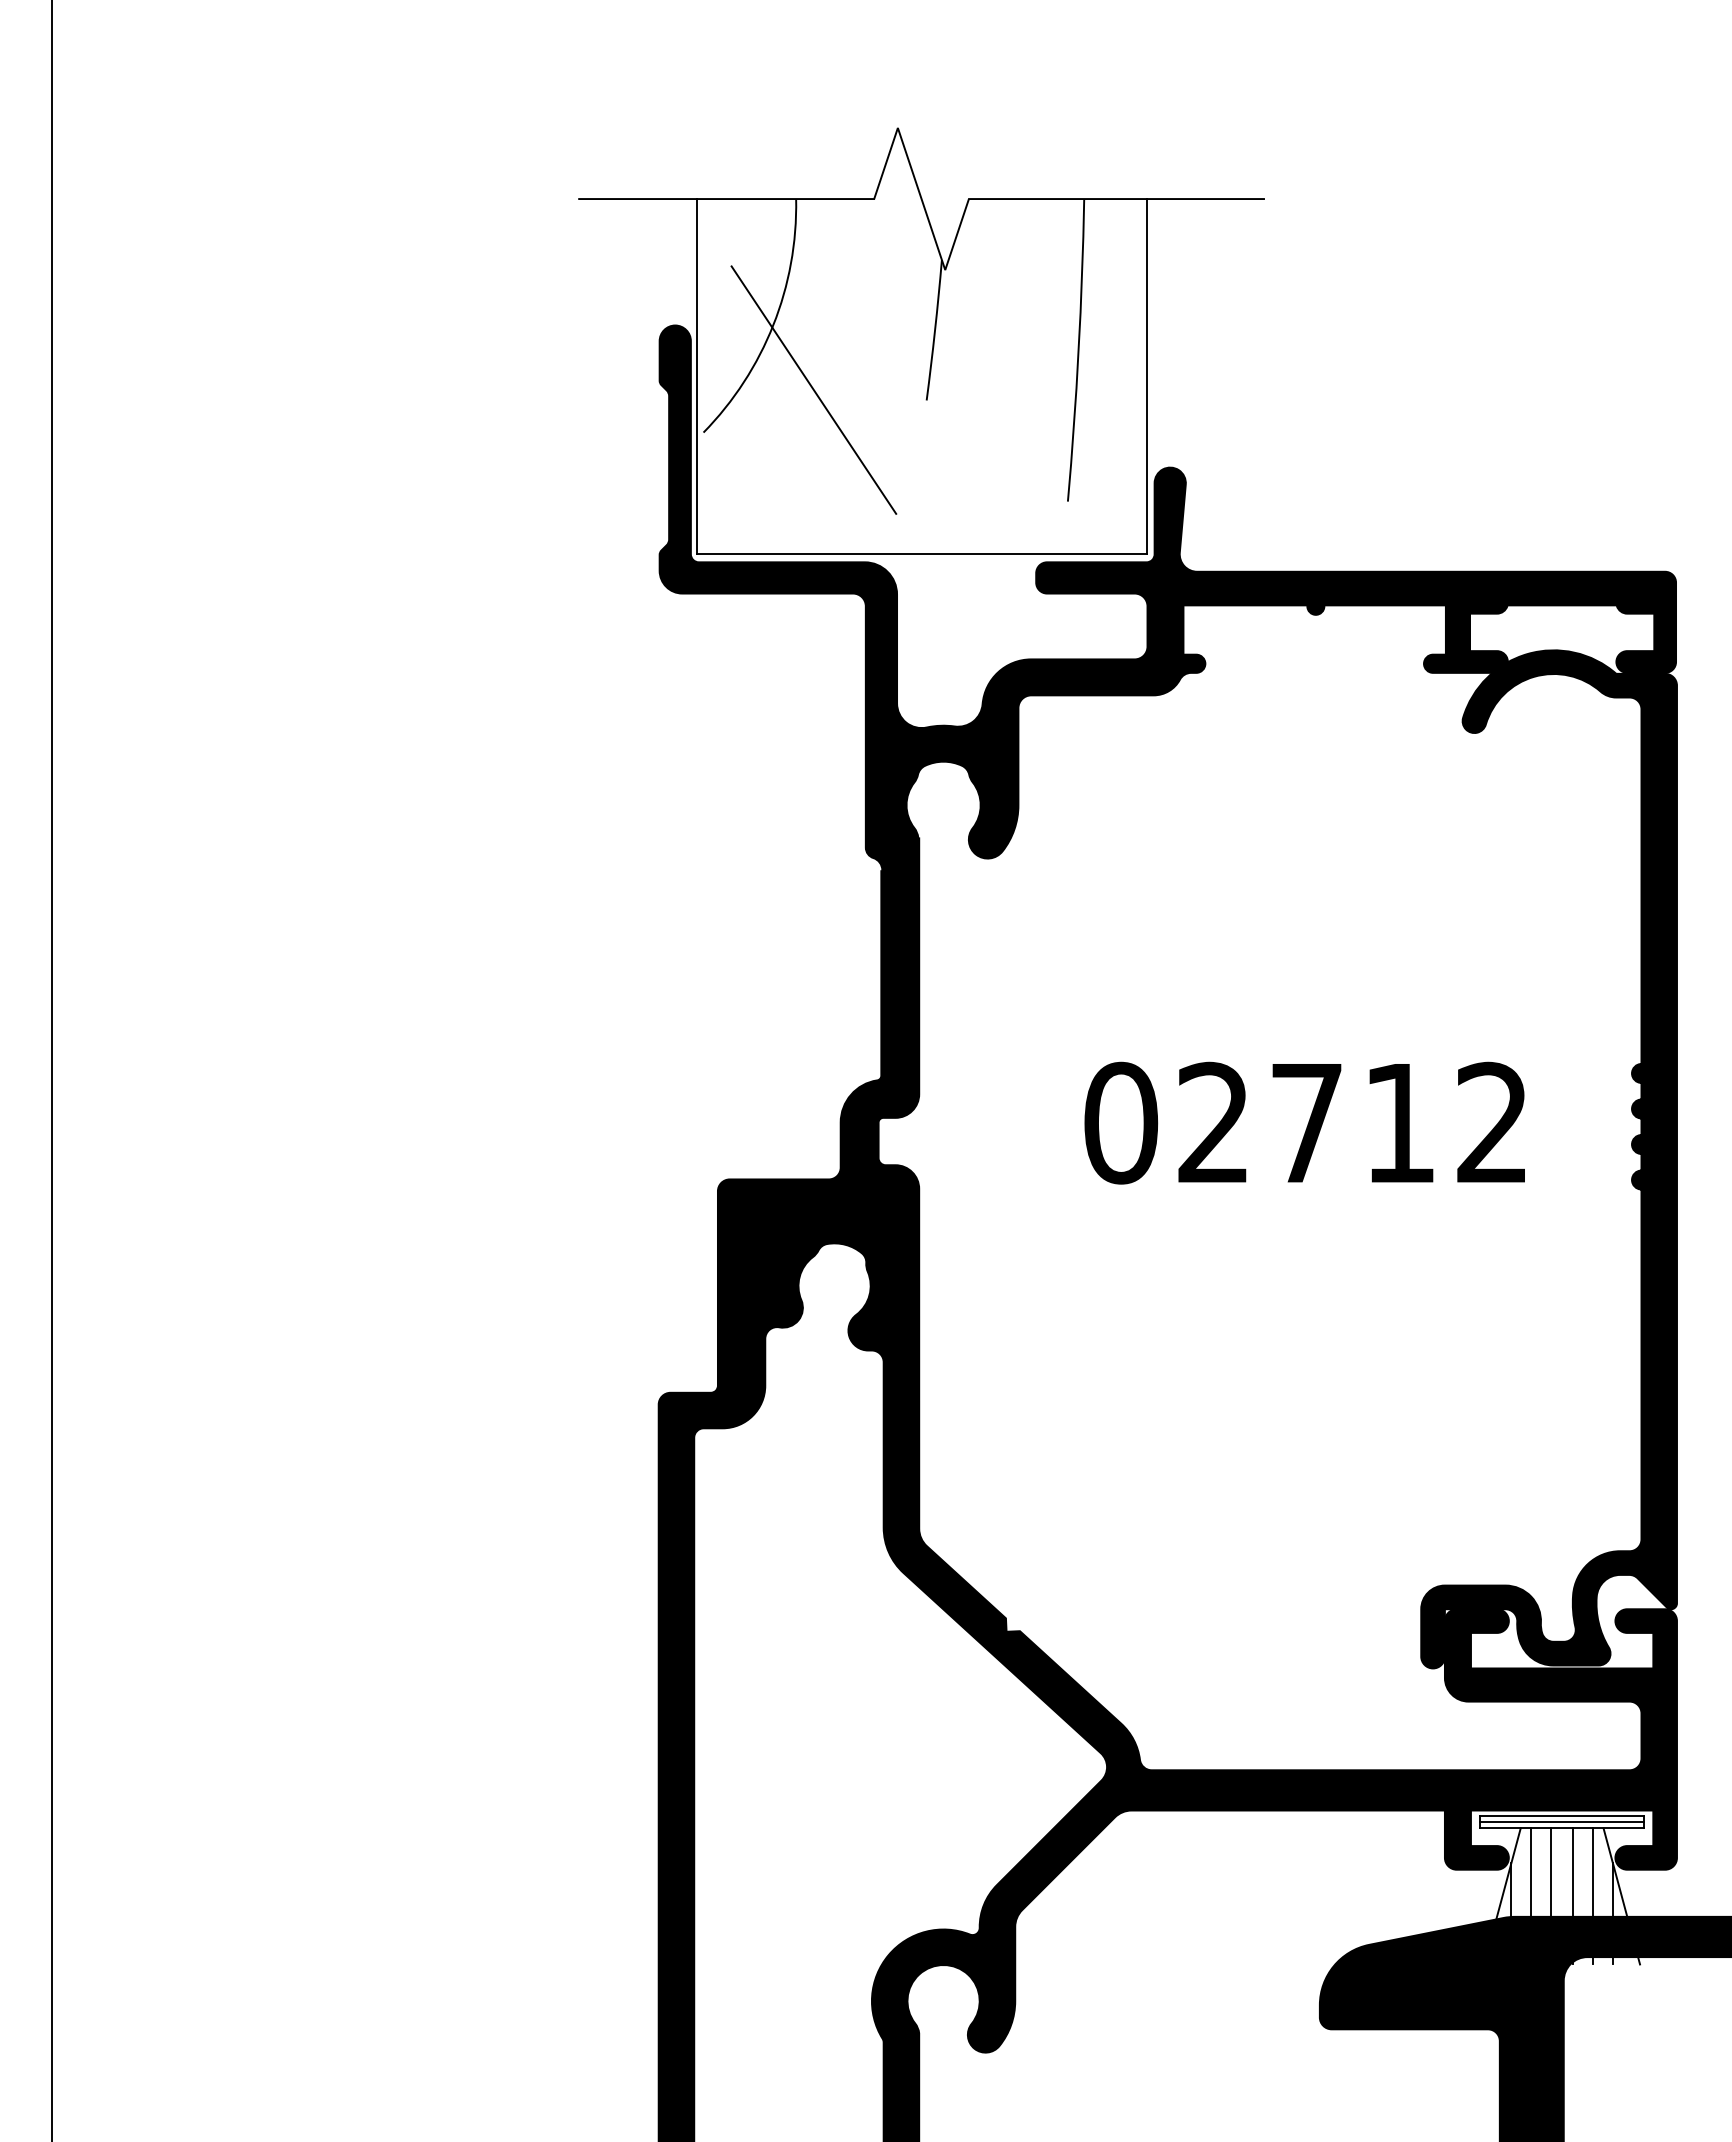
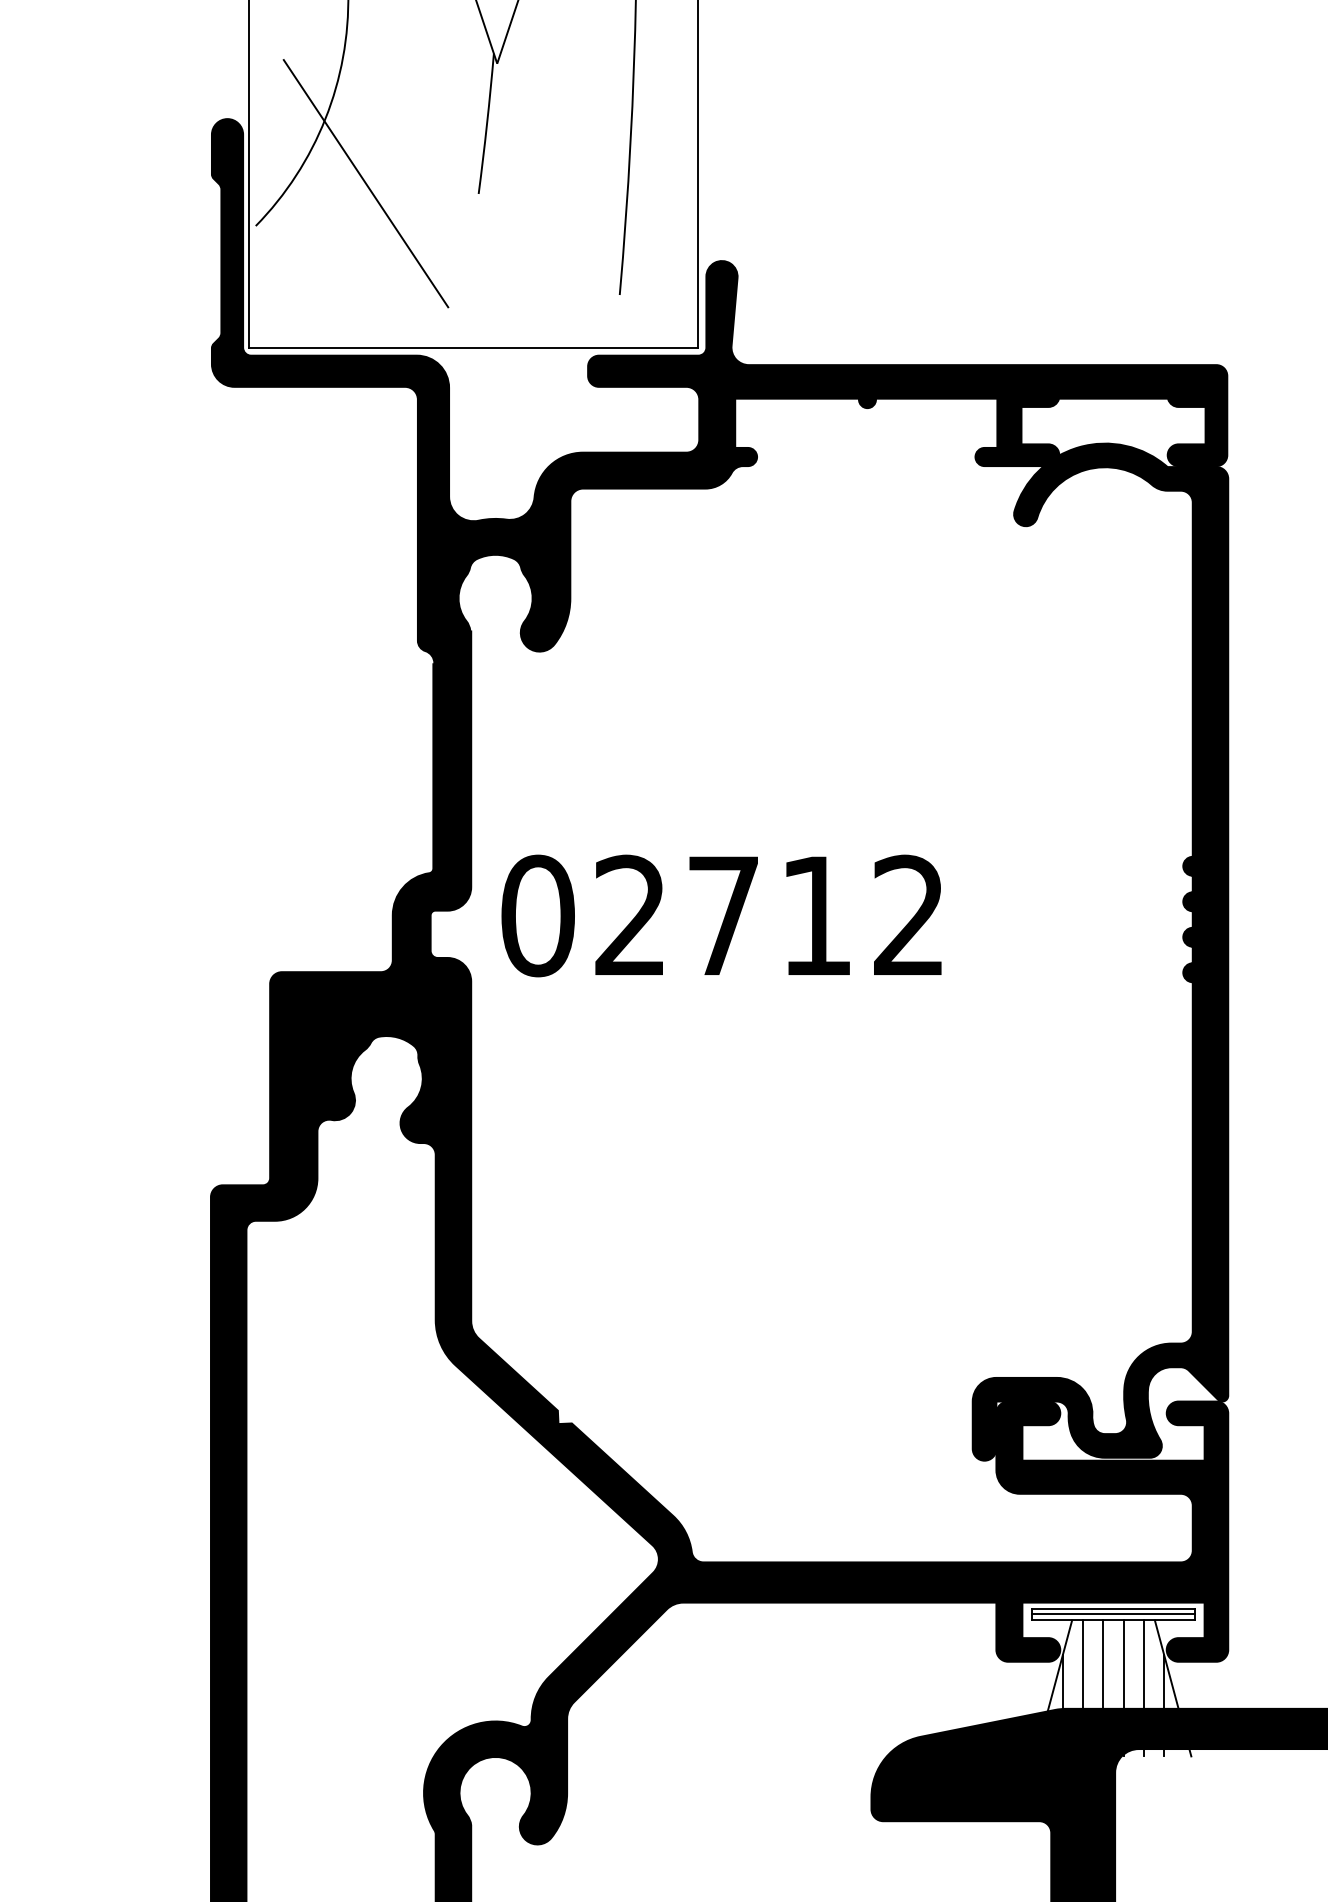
text: (1304, 1122) -> (721, 915), moved

